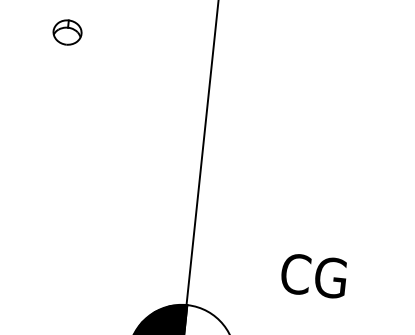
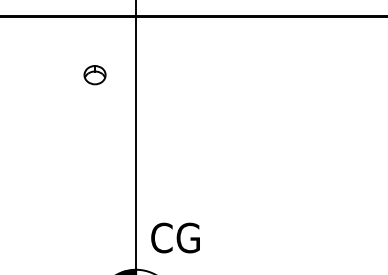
part: (66, 32) -> (94, 75), moved
text: (313, 275) -> (175, 237), moved

